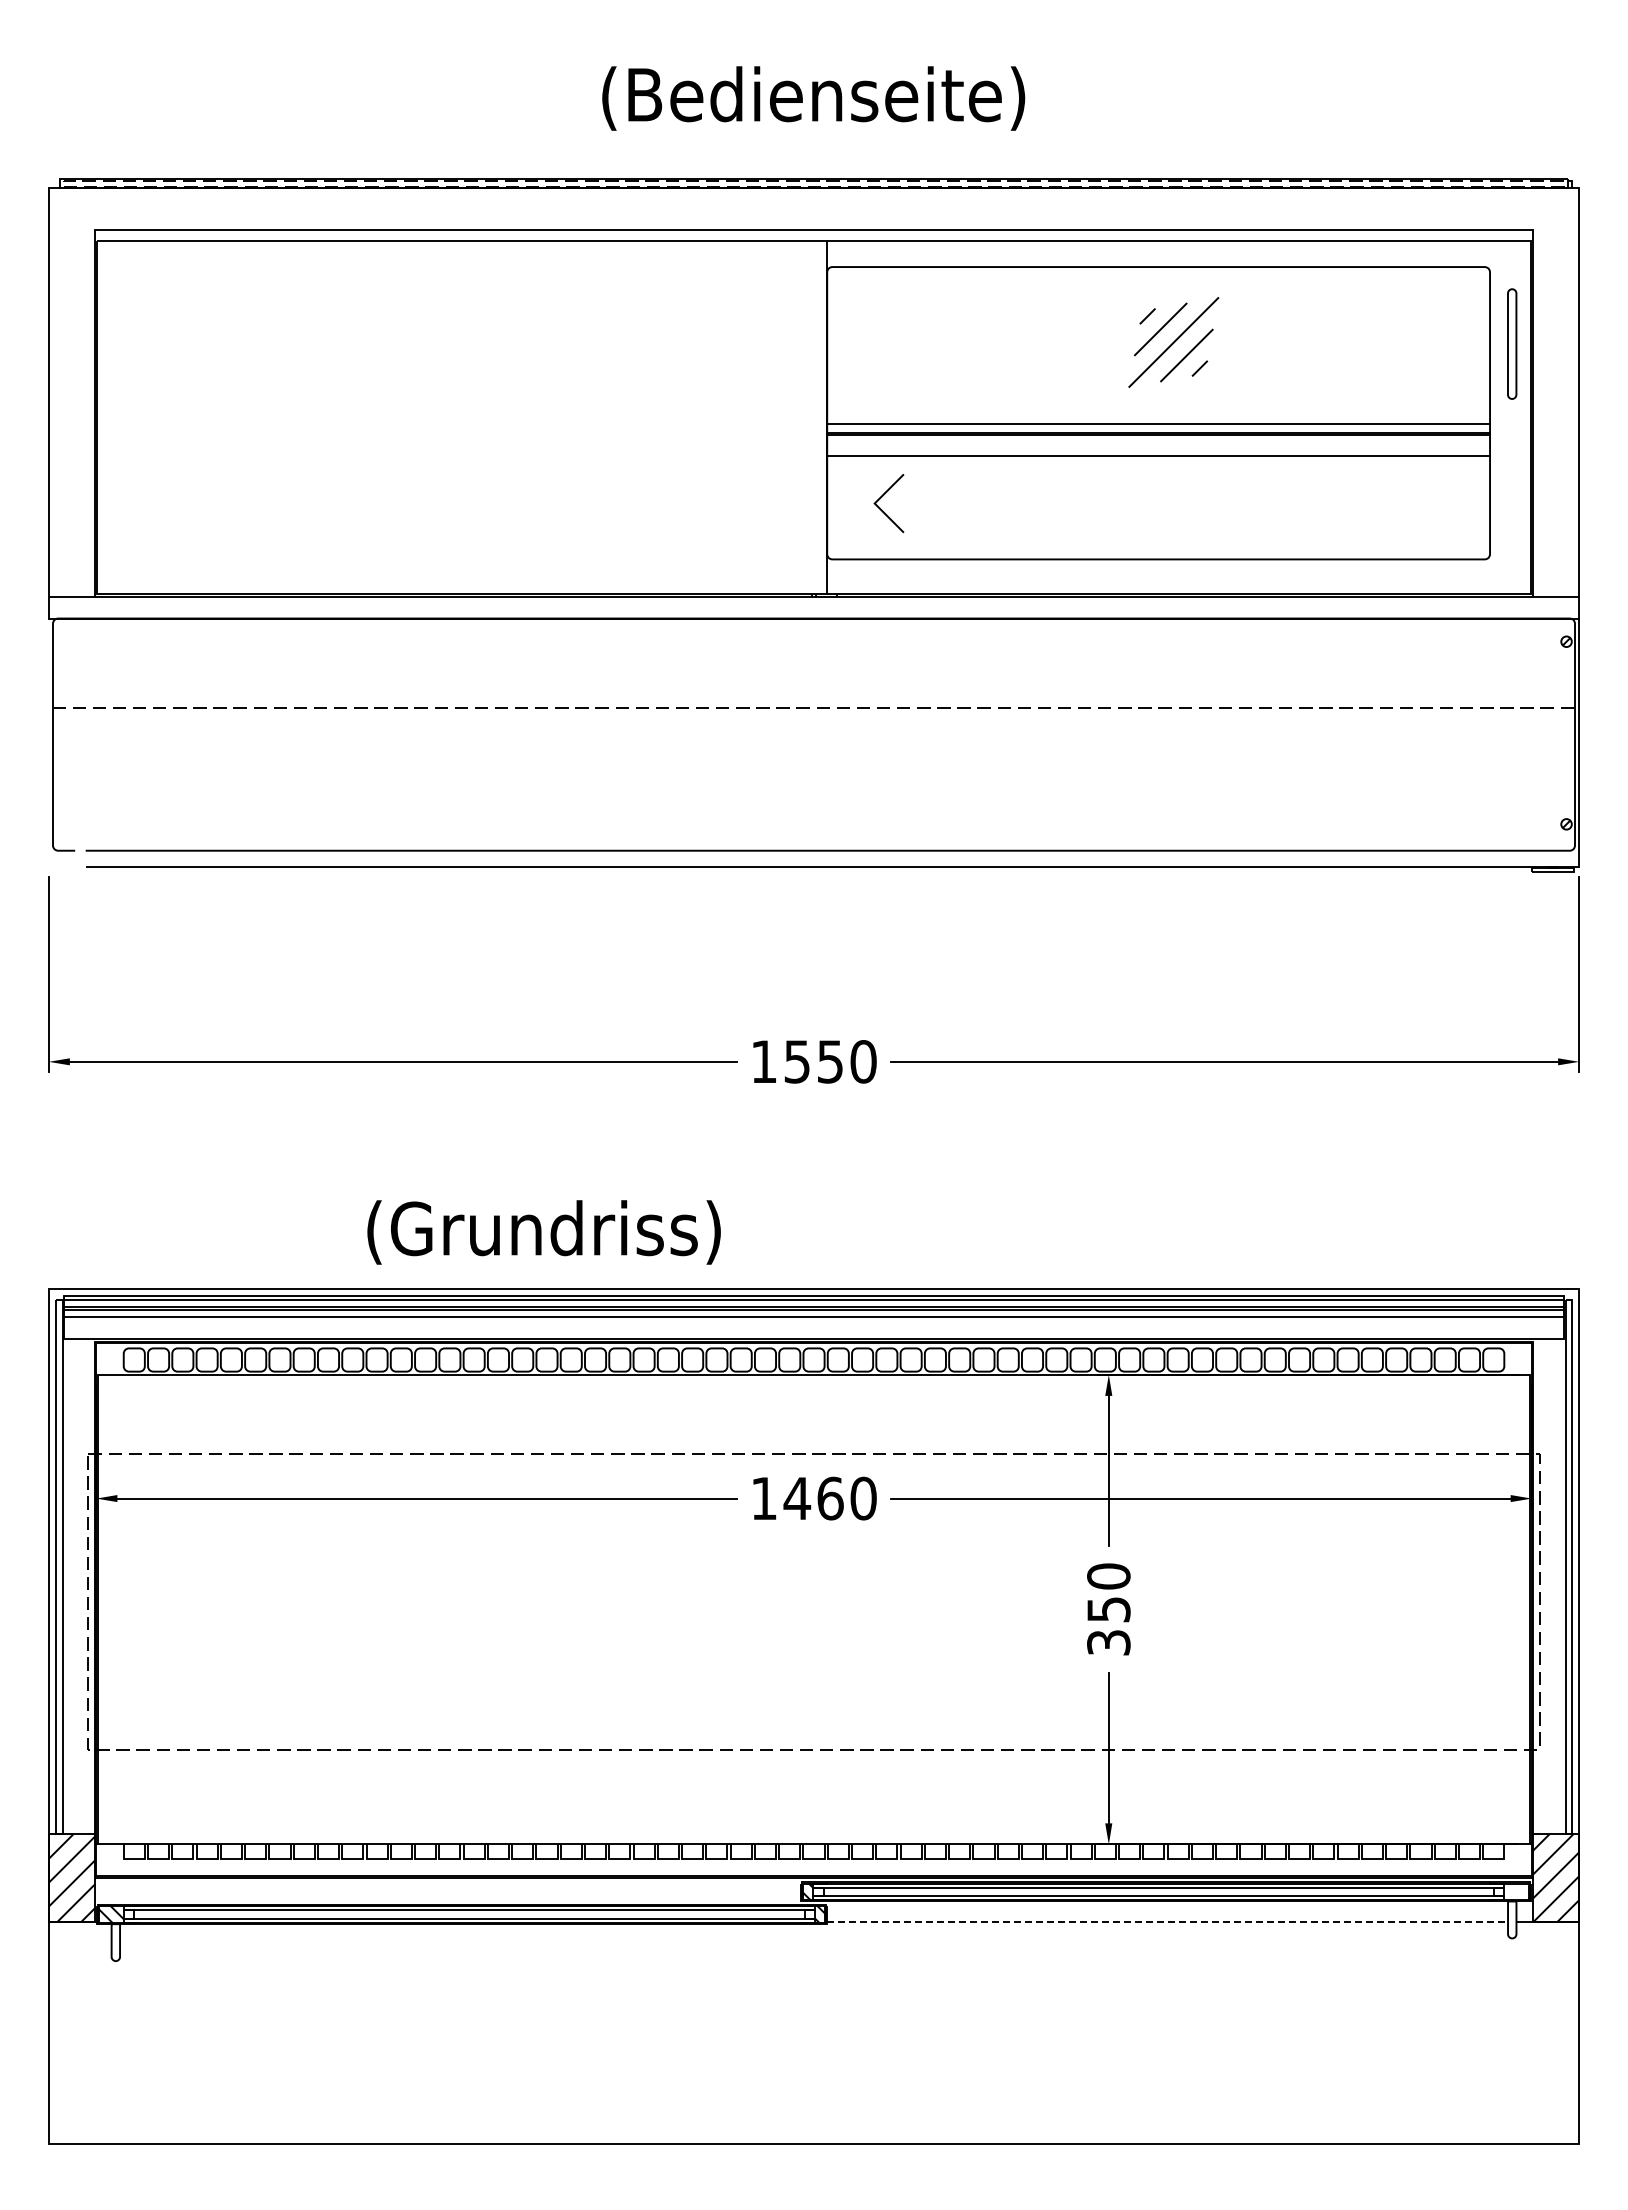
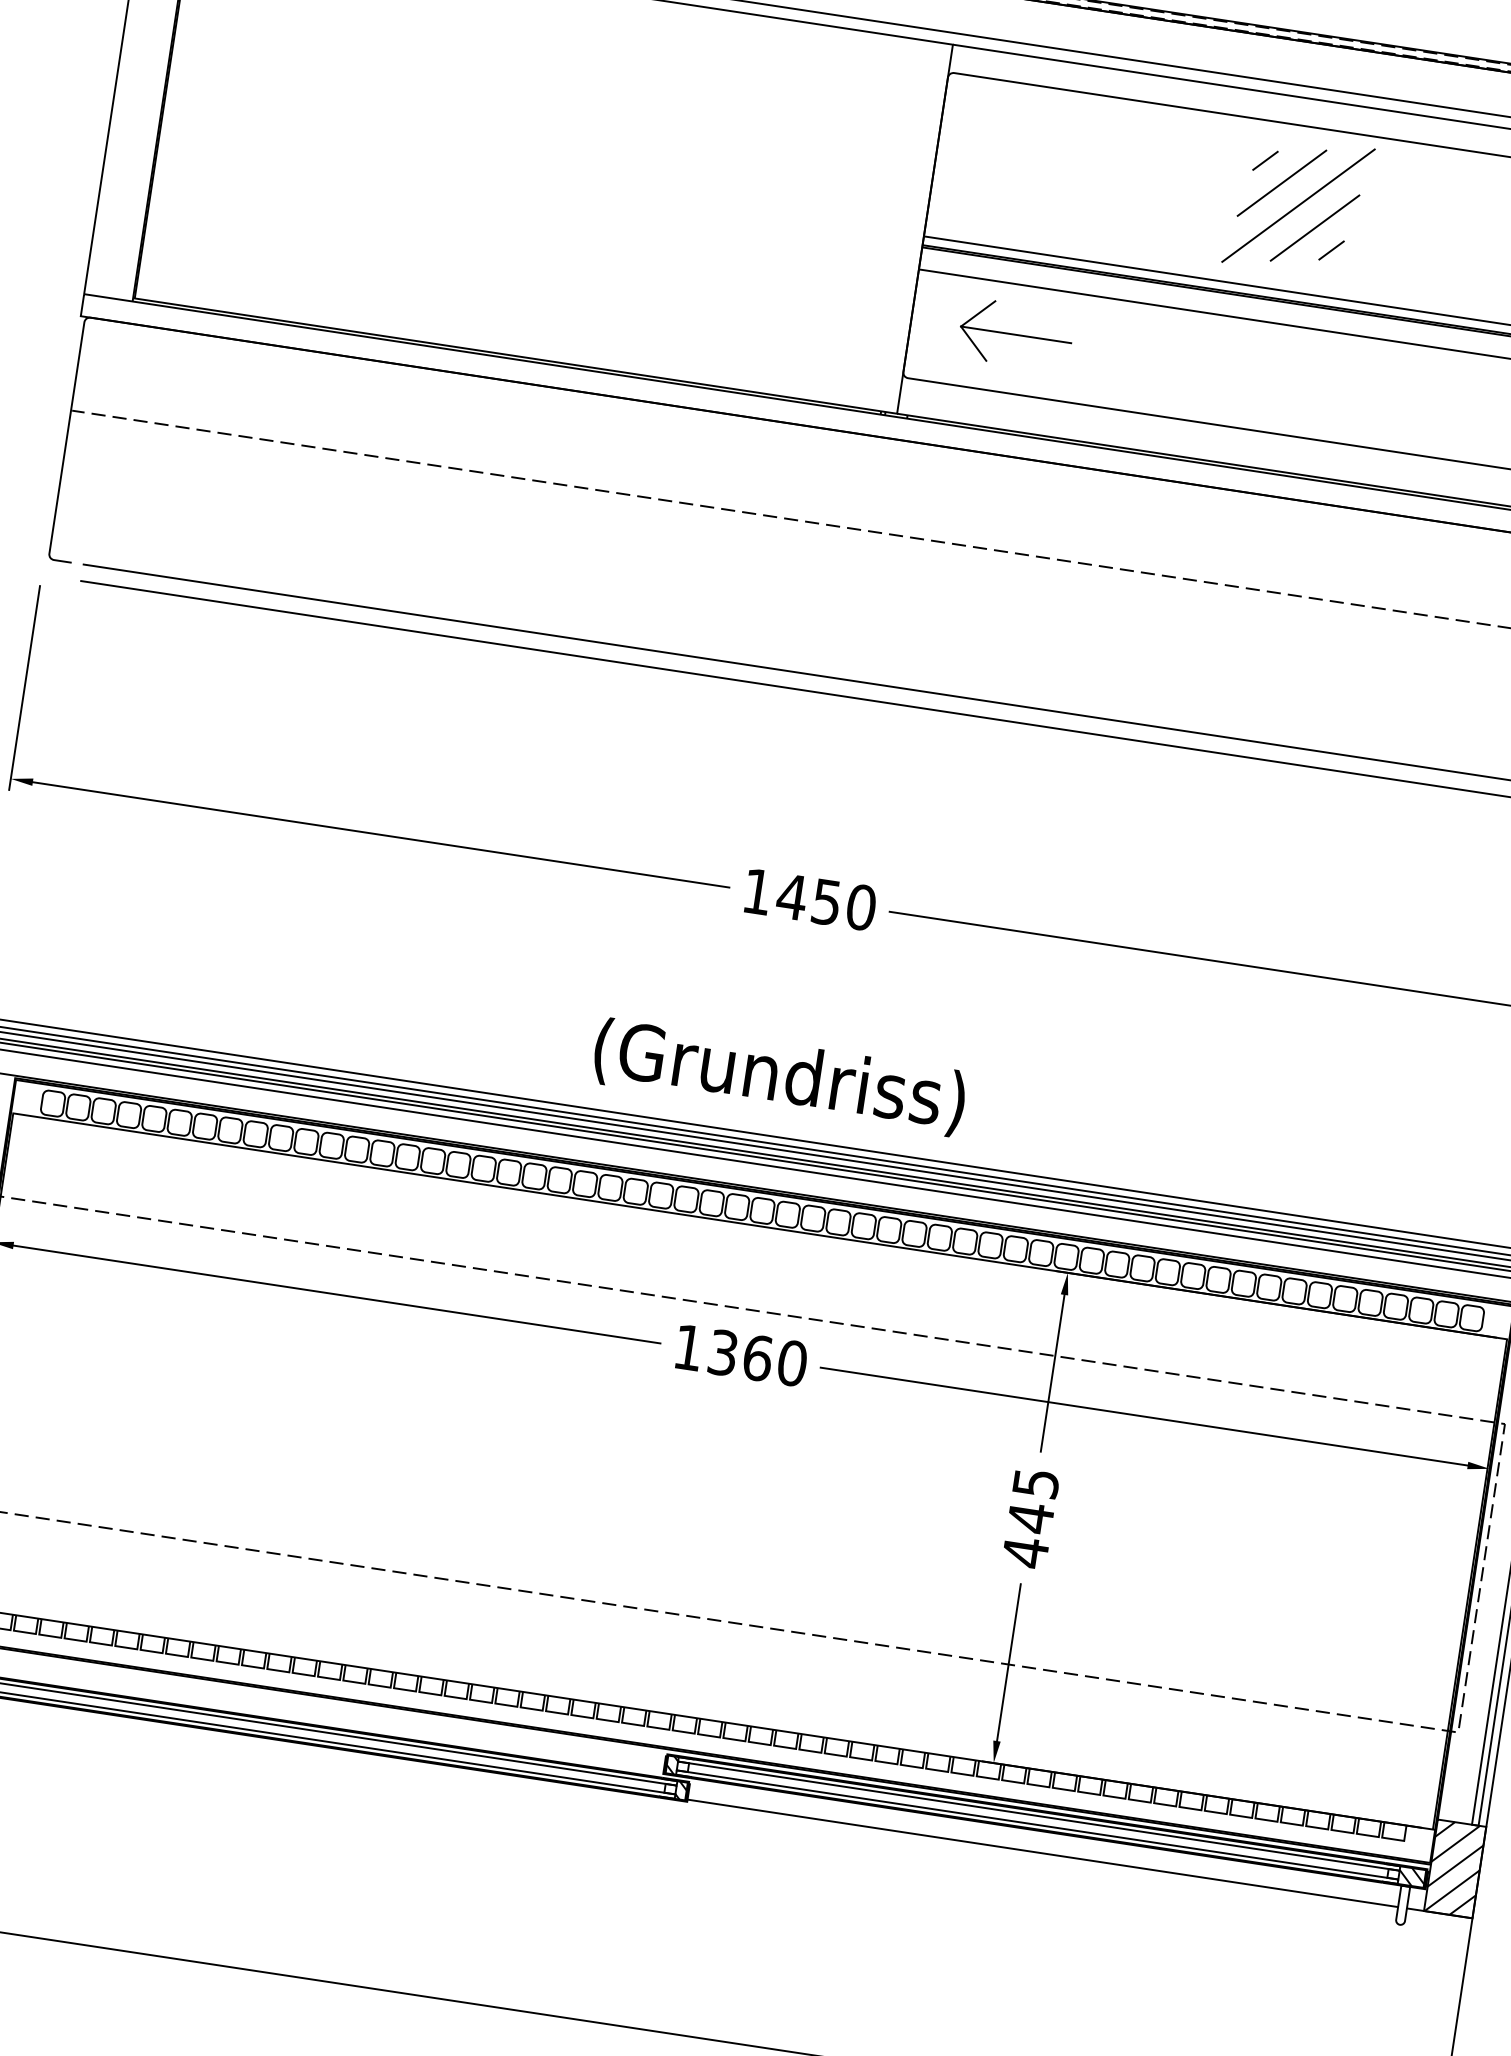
part: (1173, 342) -> (1298, 205), size x1.43
line: (927, 503) -> (1016, 334), added
text: (796, 1061) -> (791, 896), 1550 -> 1450
text: (543, 1232) -> (778, 1077), moved
text: (797, 1498) -> (723, 1352), 1460 -> 1360
text: (1108, 1609) -> (1030, 1517), 350 -> 445
hatch: (1516, 1891) -> (1411, 1876), added
line: (1168, 1922) -> (1043, 1853), dashed -> solid

